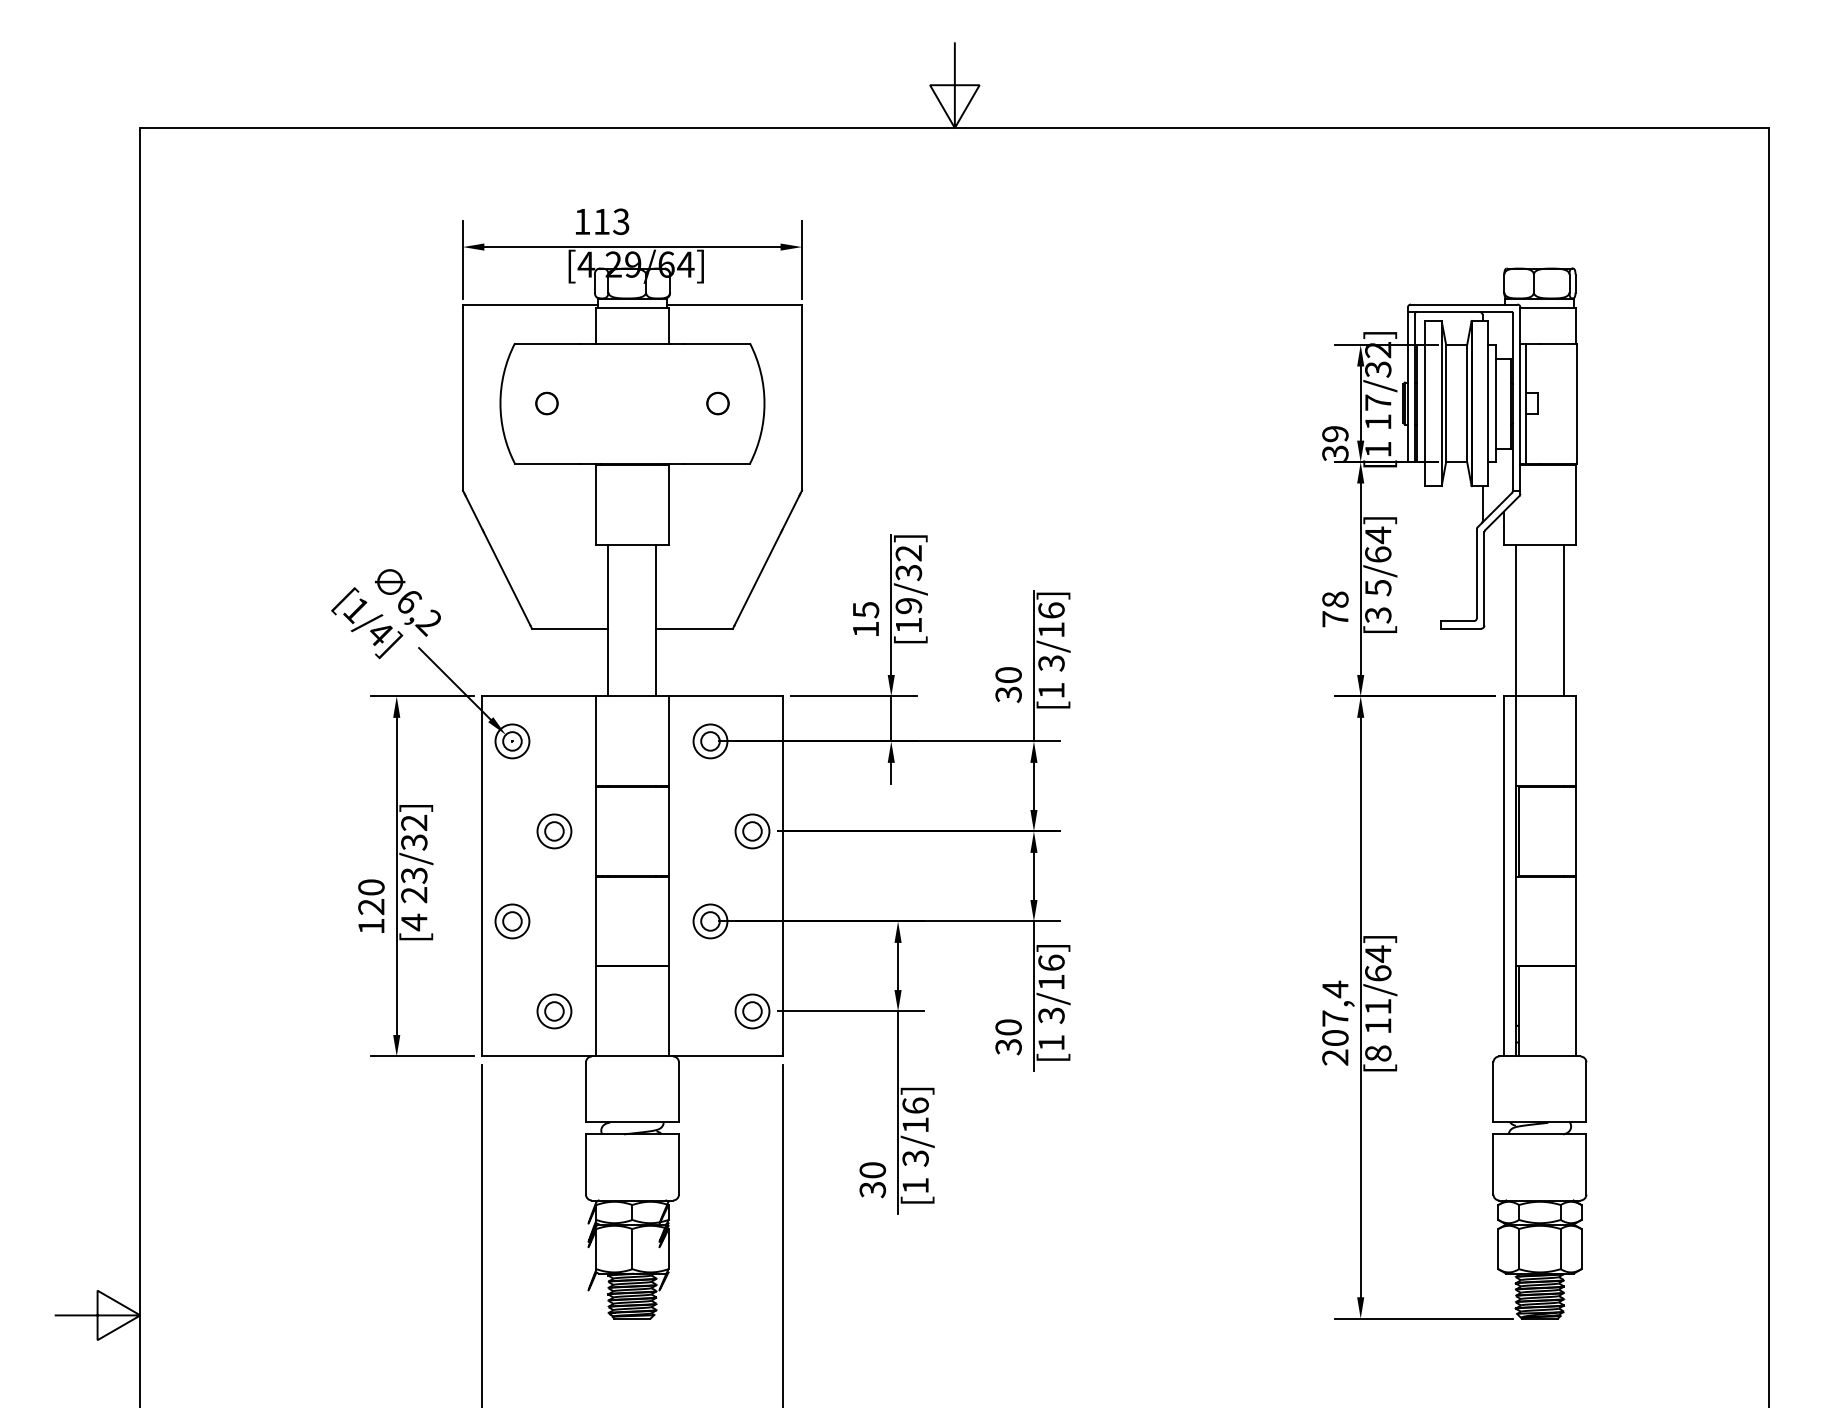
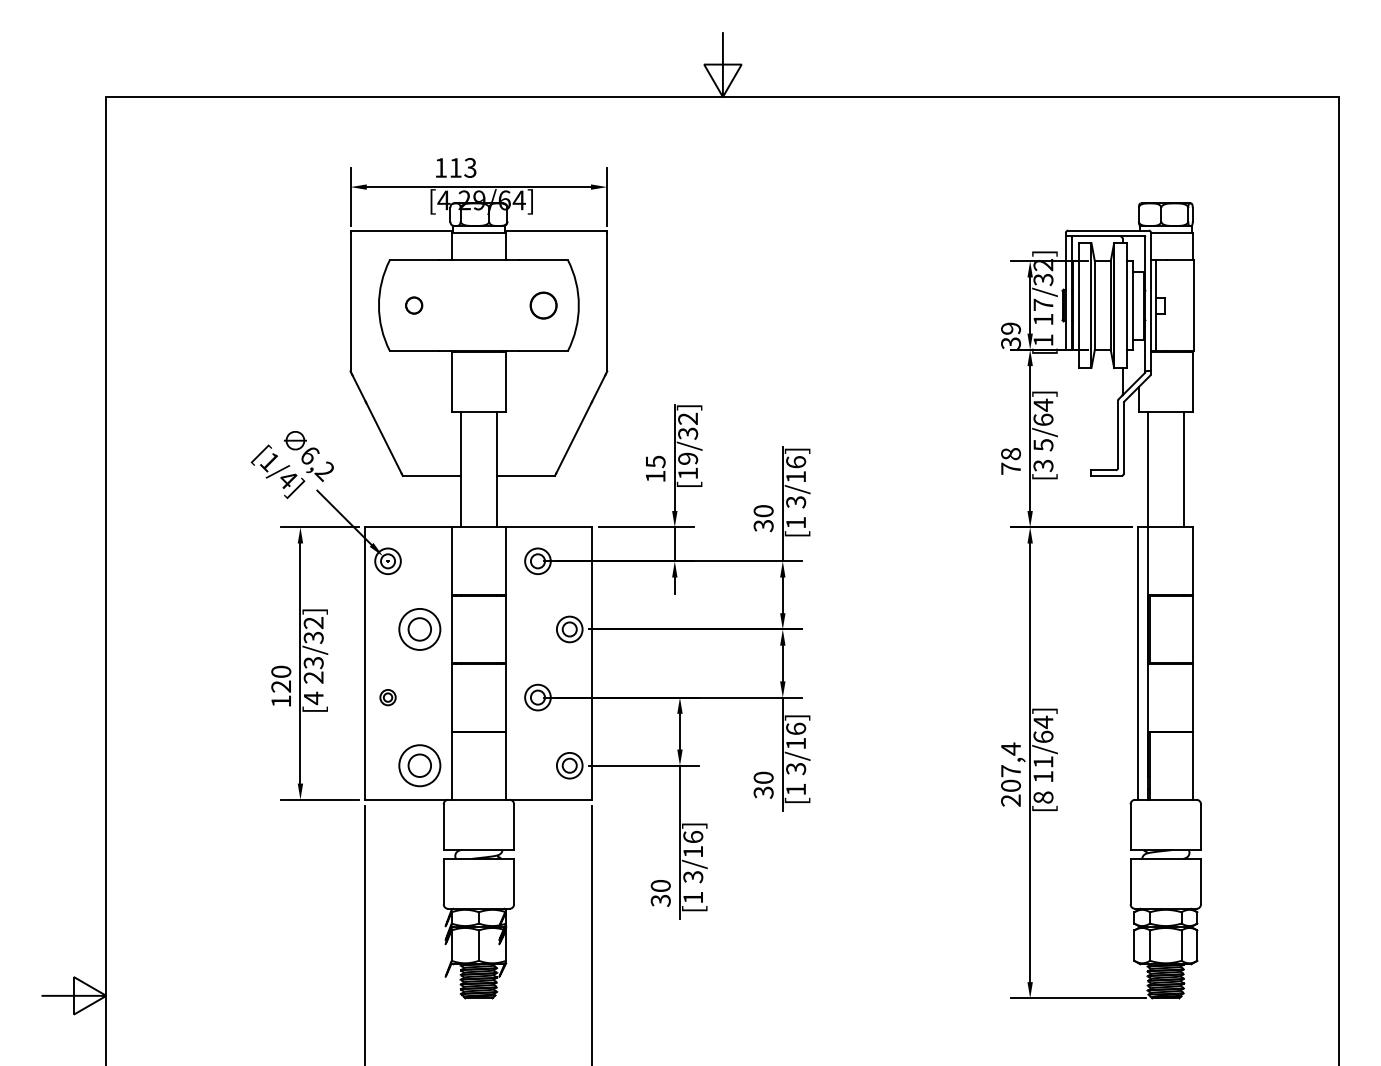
part: (717, 403) -> (543, 305), size x1.6
part: (554, 831) -> (419, 629), size x1.6
part: (512, 921) -> (388, 697), size x0.6
part: (554, 1011) -> (419, 765), size x1.6

